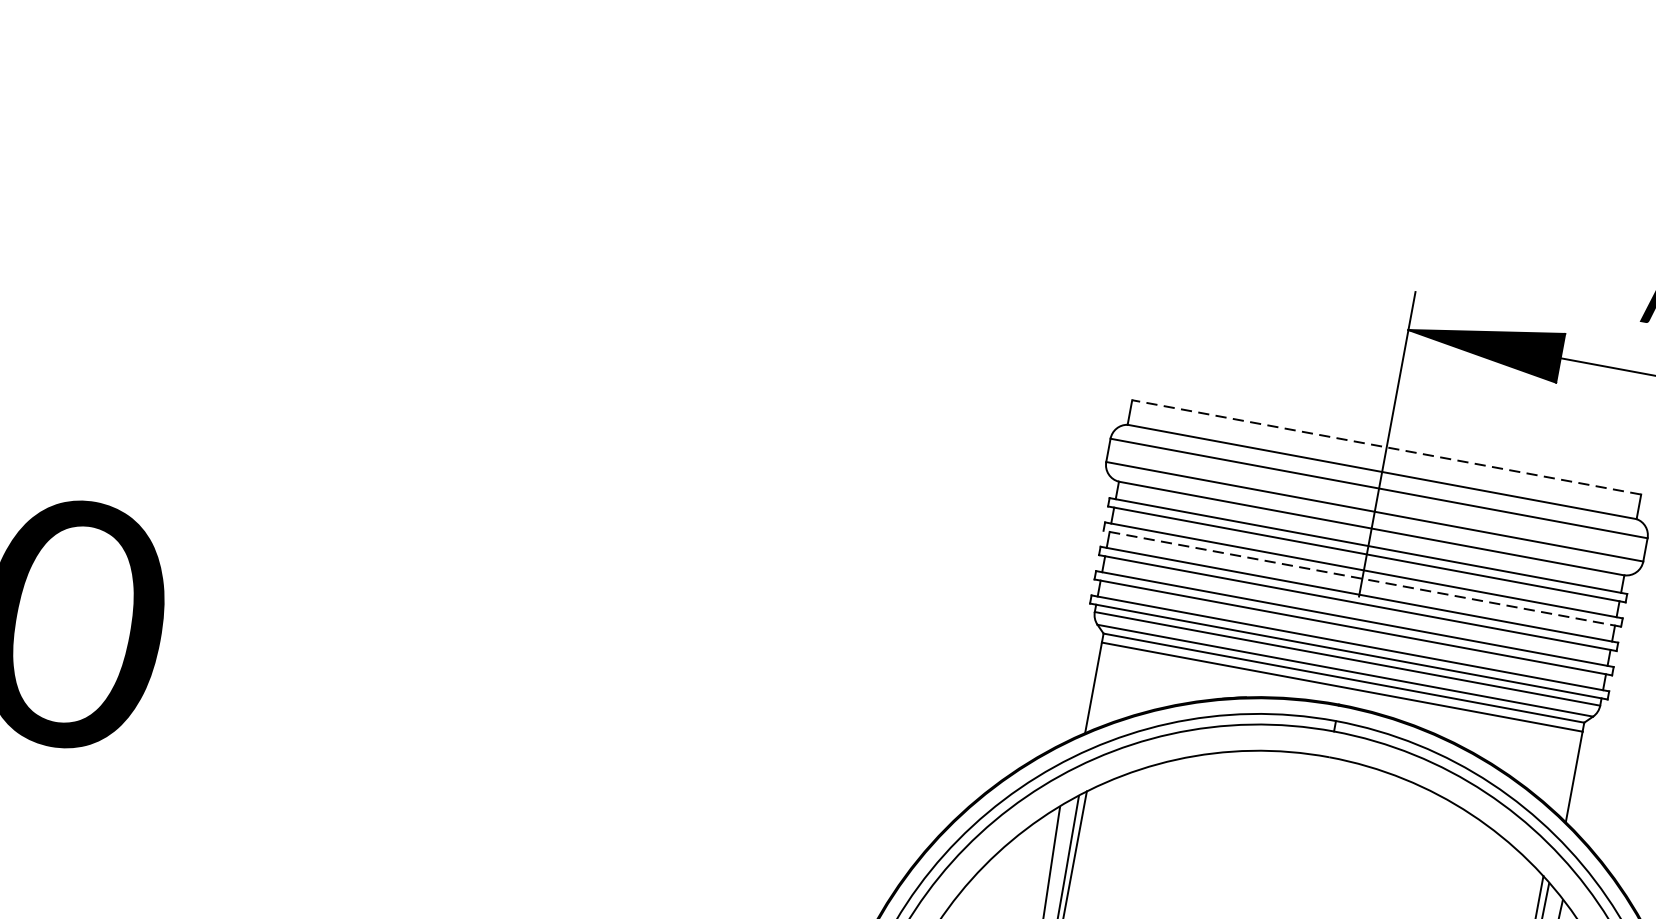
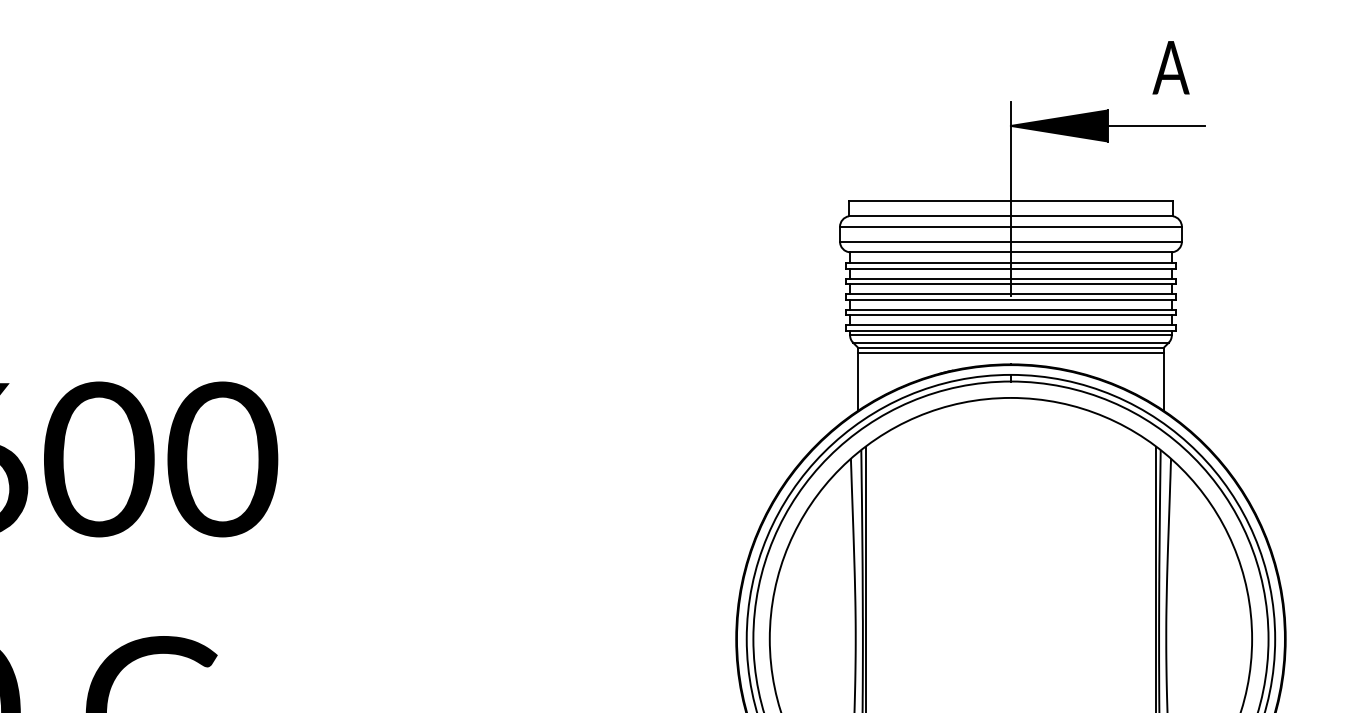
line: (1386, 447) -> (1010, 200), dashed -> solid
line: (1361, 578) -> (1010, 284), dashed -> solid

